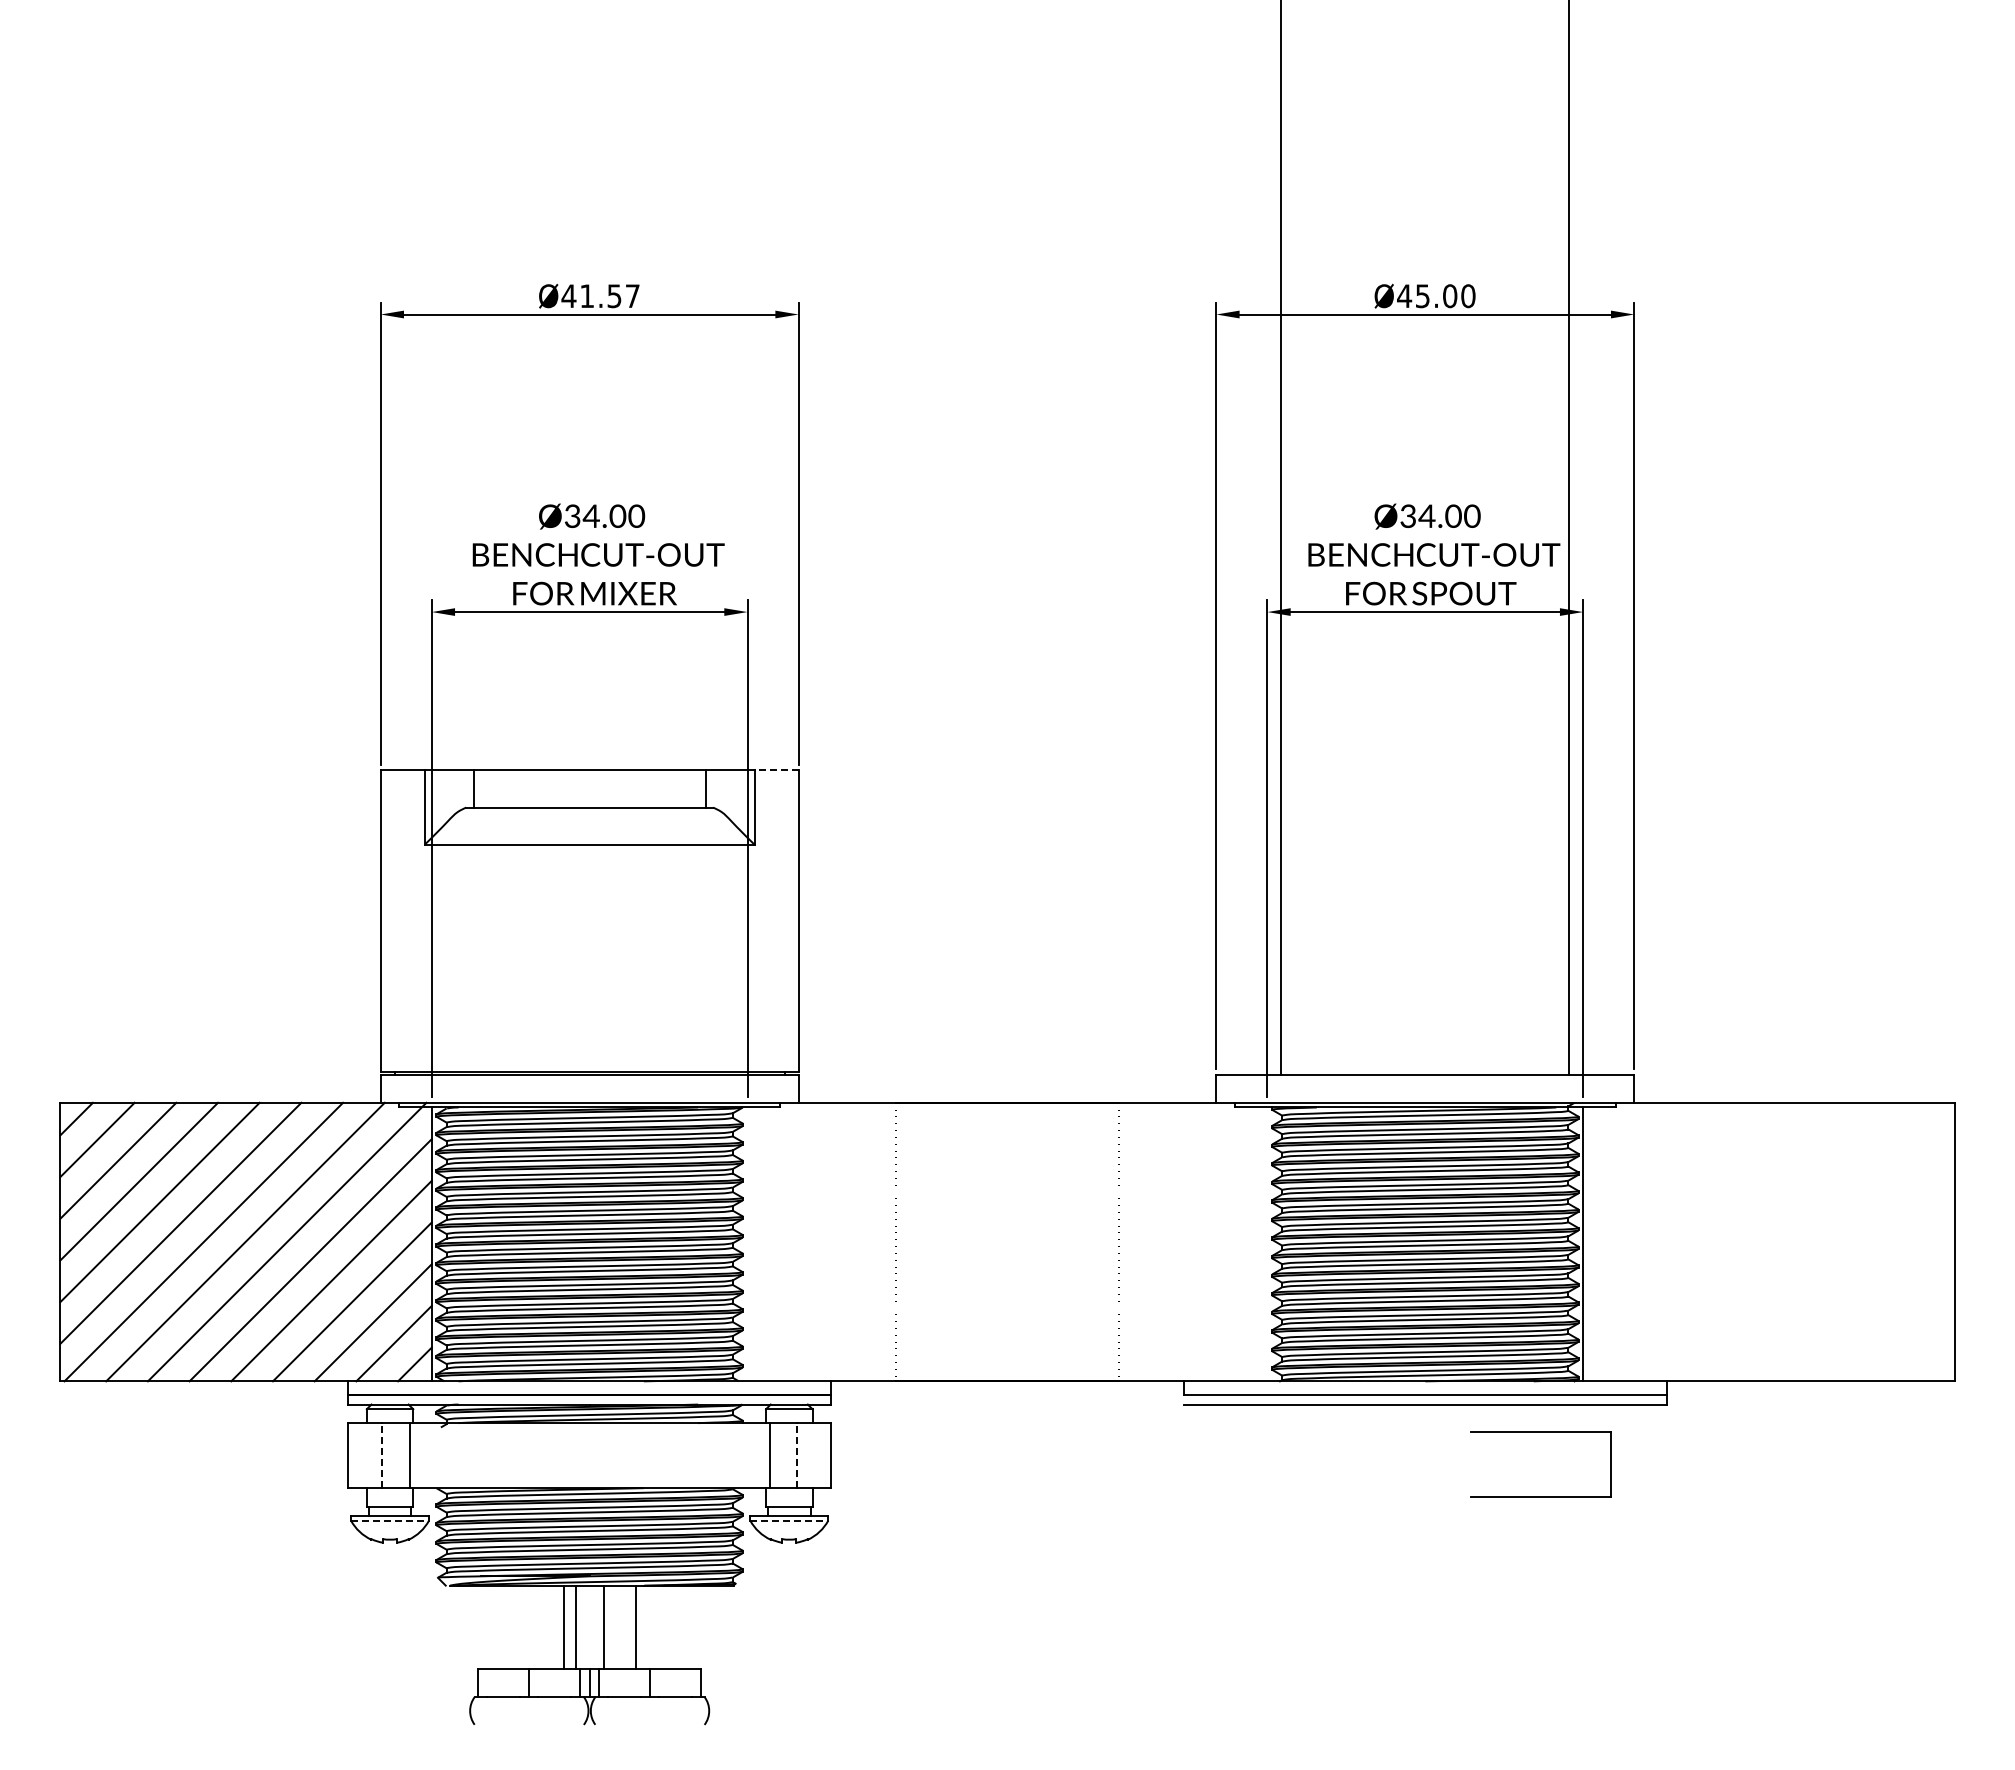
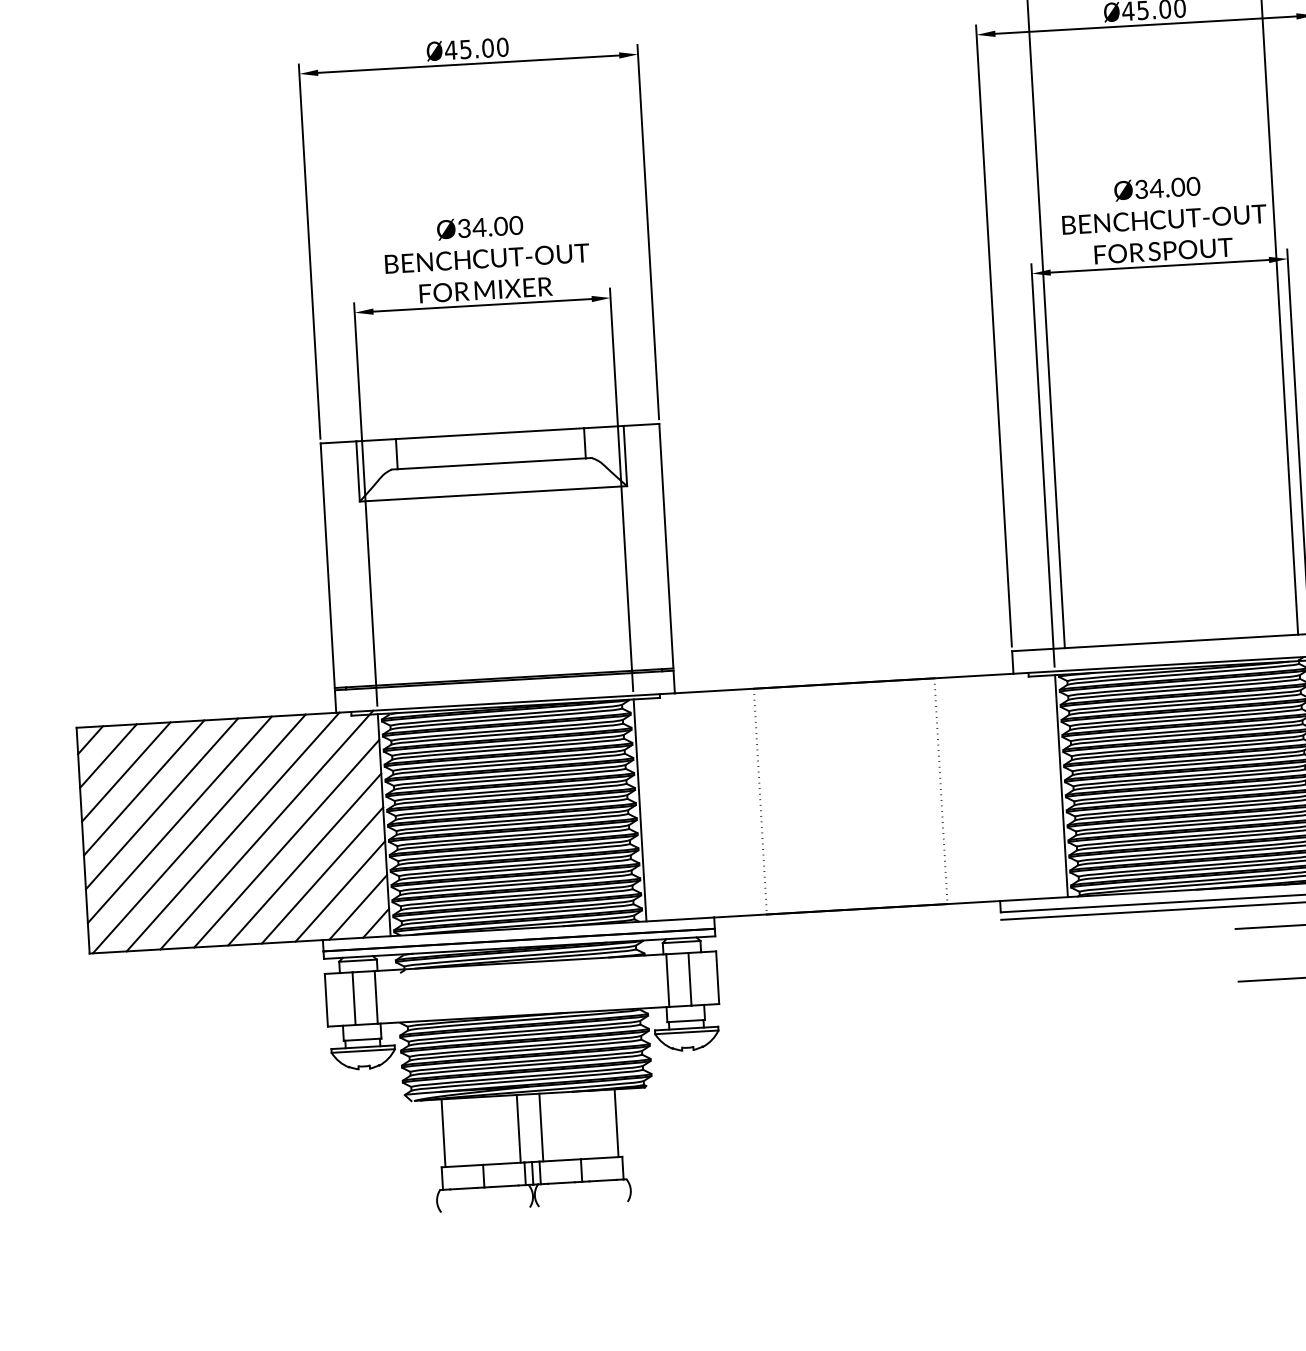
text: (609, 296) -> (483, 48), Ø41.57 -> Ø45.00
line: (776, 770) -> (641, 425), dashed -> solid
line: (747, 1244) -> (640, 810), added
line: (1267, 1244) -> (1061, 786), added
line: (382, 1455) -> (354, 998), dashed -> solid
line: (796, 1455) -> (689, 979), dashed -> solid
line: (390, 1520) -> (363, 1050), dashed -> solid
line: (789, 1520) -> (687, 1032), dashed -> solid
line: (563, 1627) -> (443, 1133), moved
line: (636, 1627) -> (616, 1123), moved

